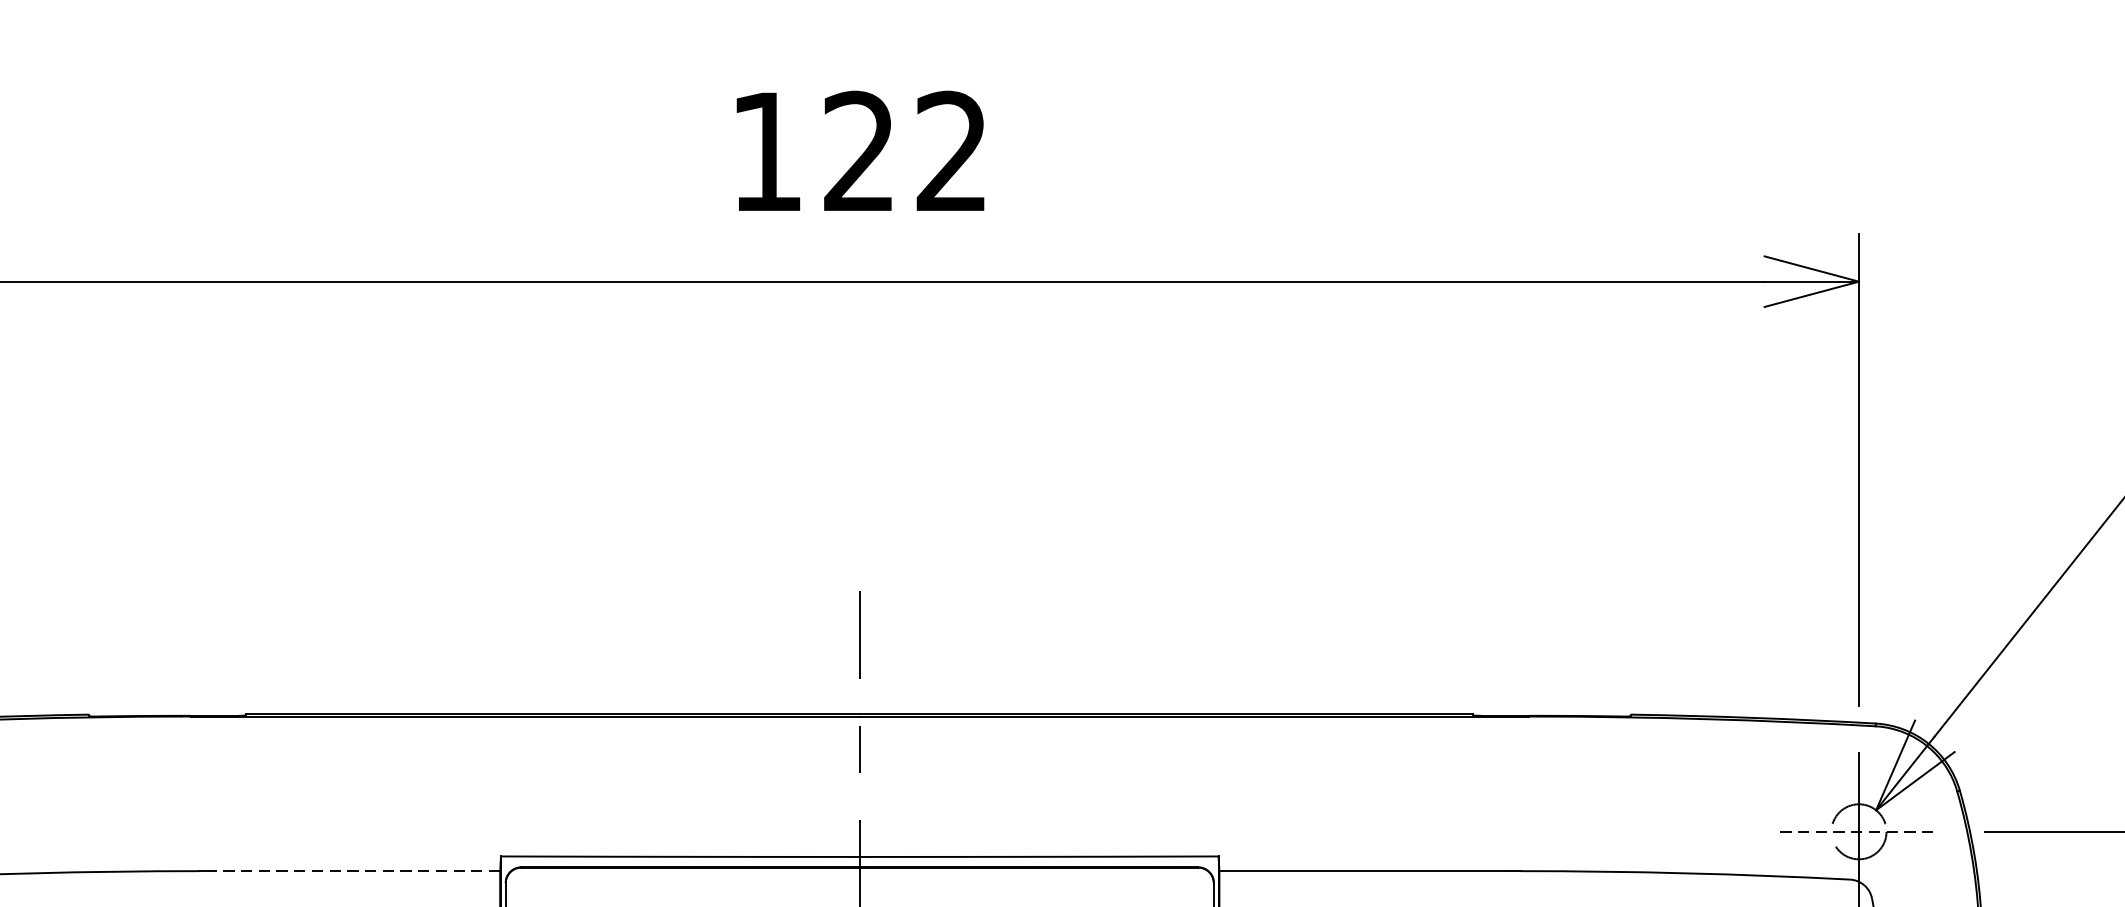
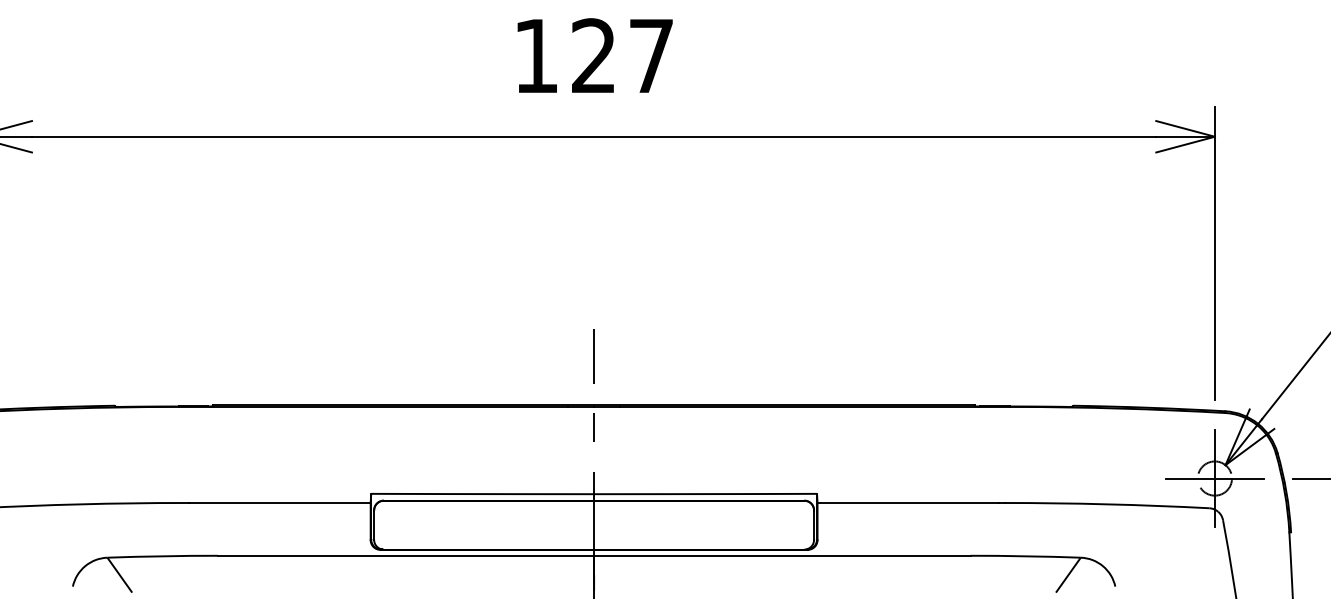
text: (950, 150) -> (650, 55), 122 -> 127
line: (1858, 831) -> (1214, 478), dashed -> solid
line: (353, 870) -> (279, 502), dashed -> solid

